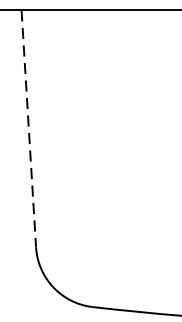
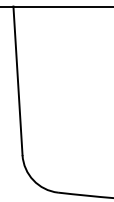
line: (29, 129) -> (18, 81), dashed -> solid

